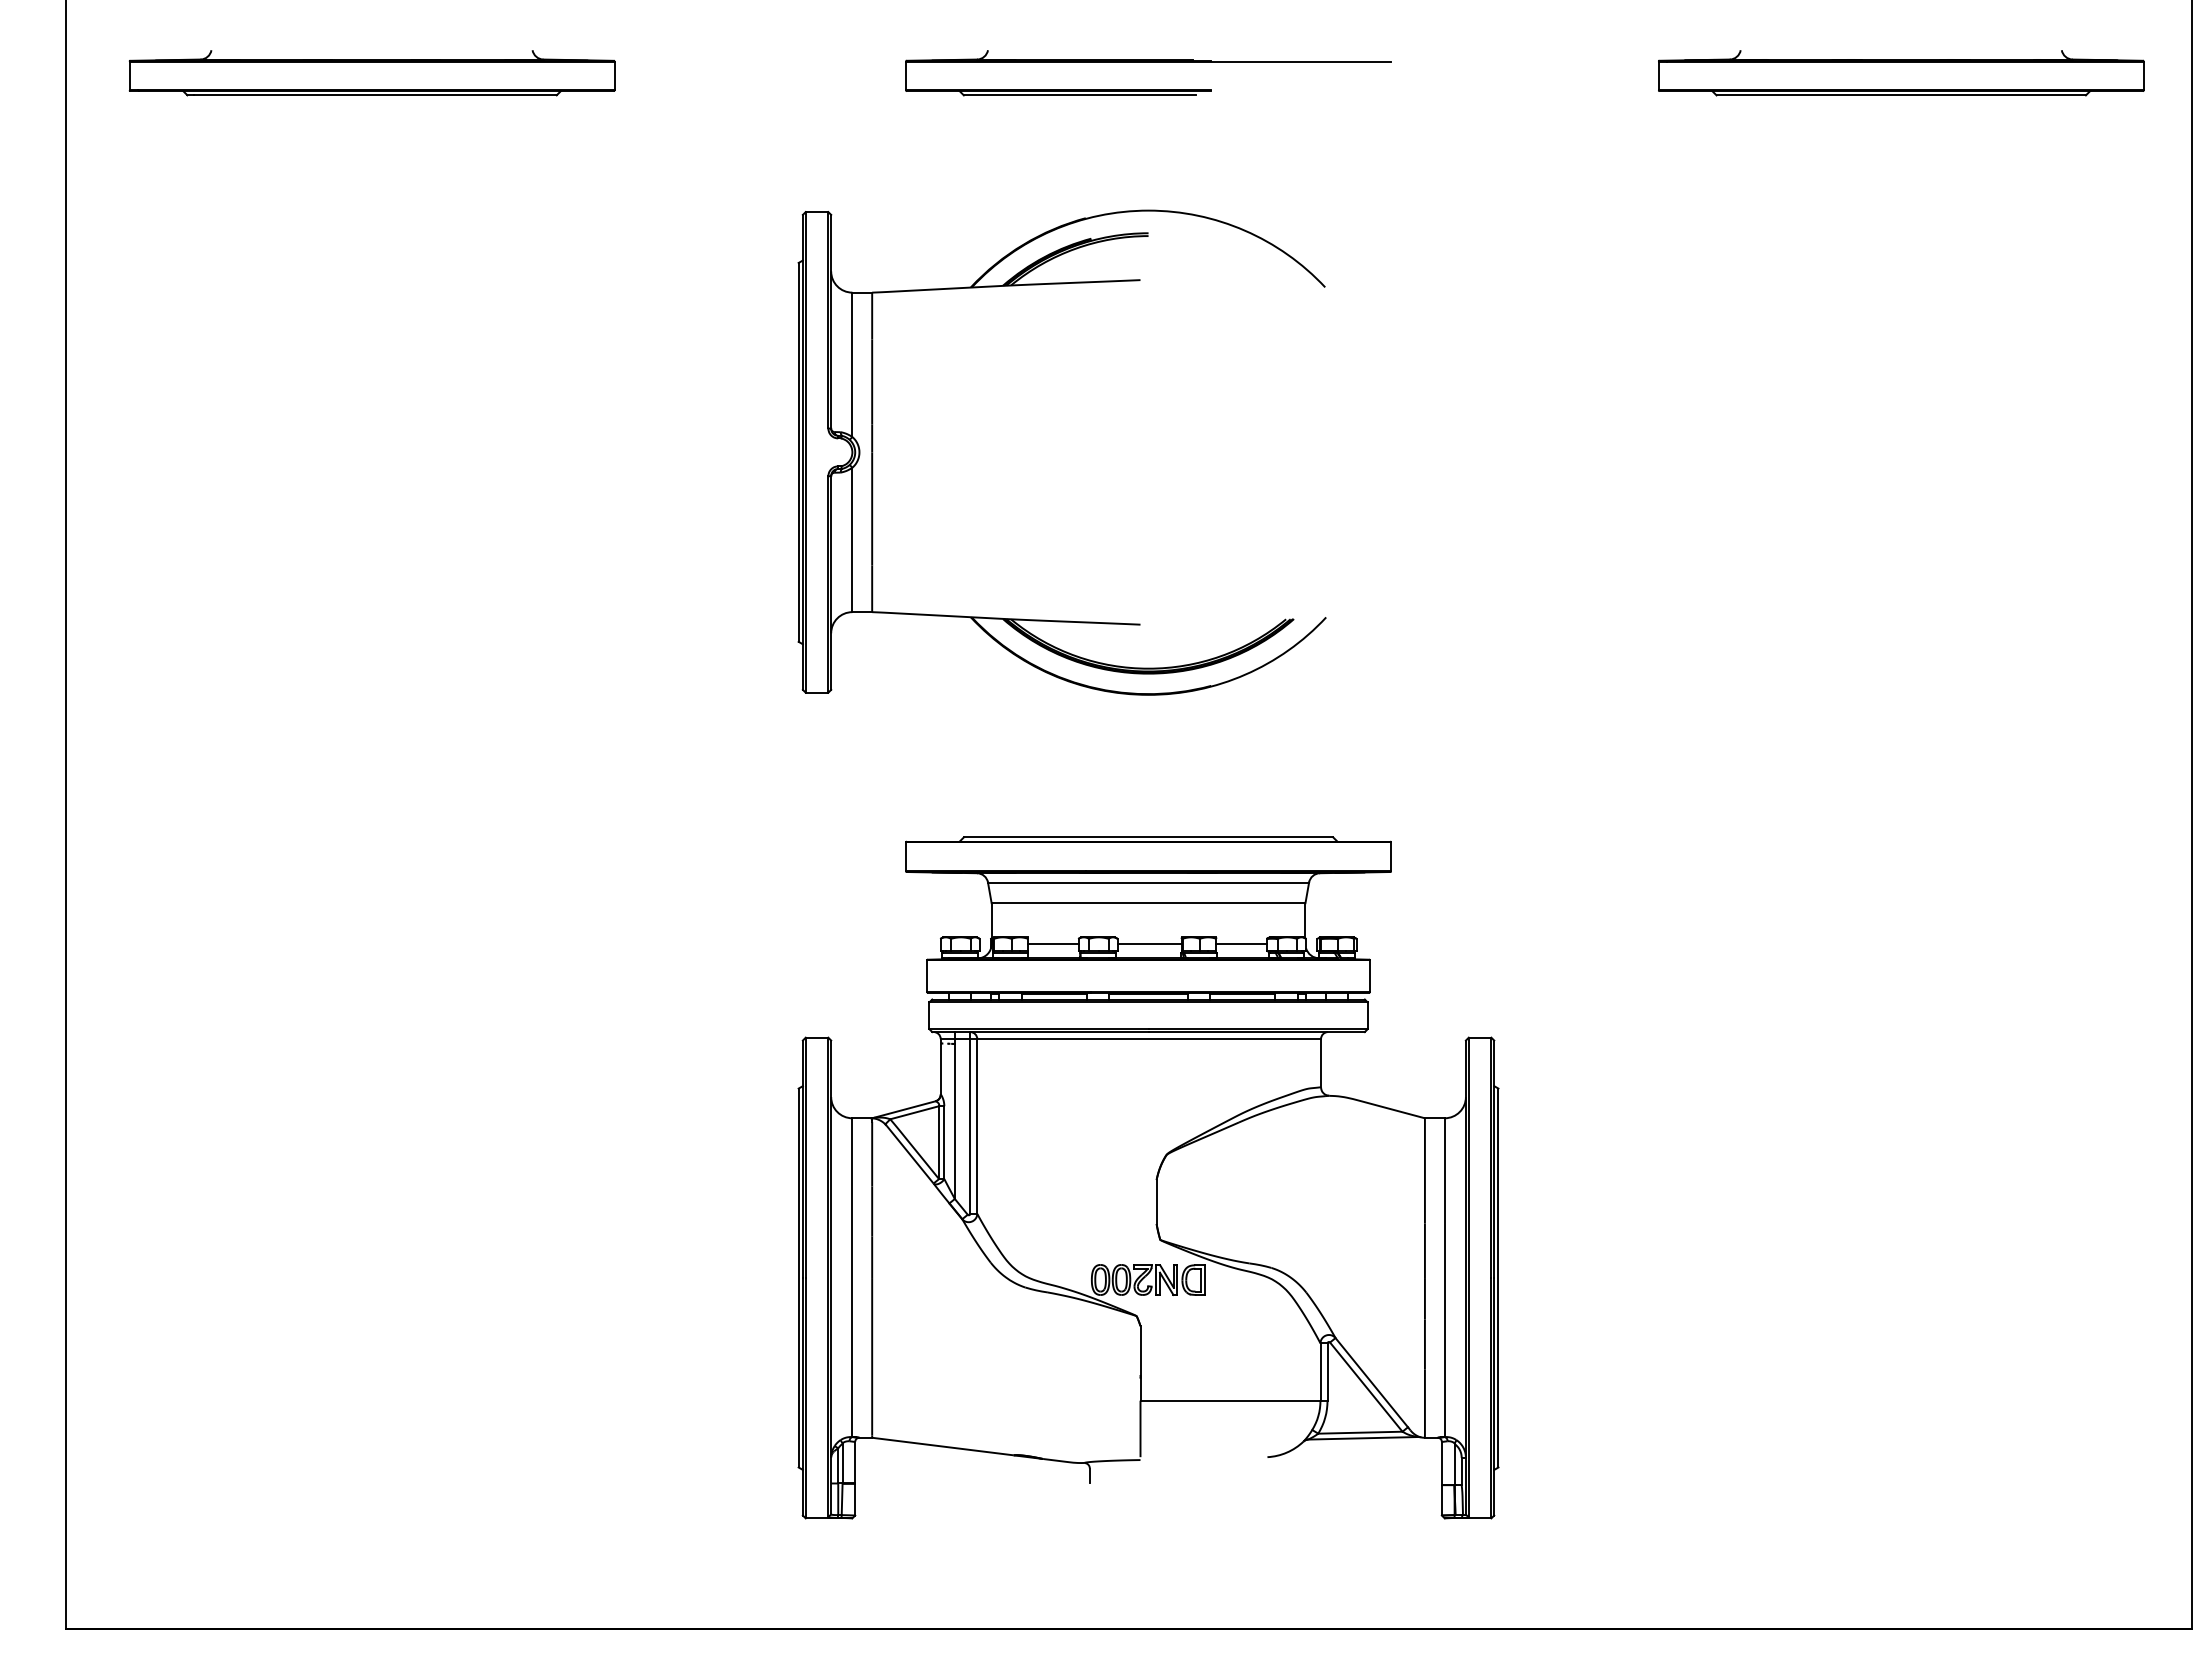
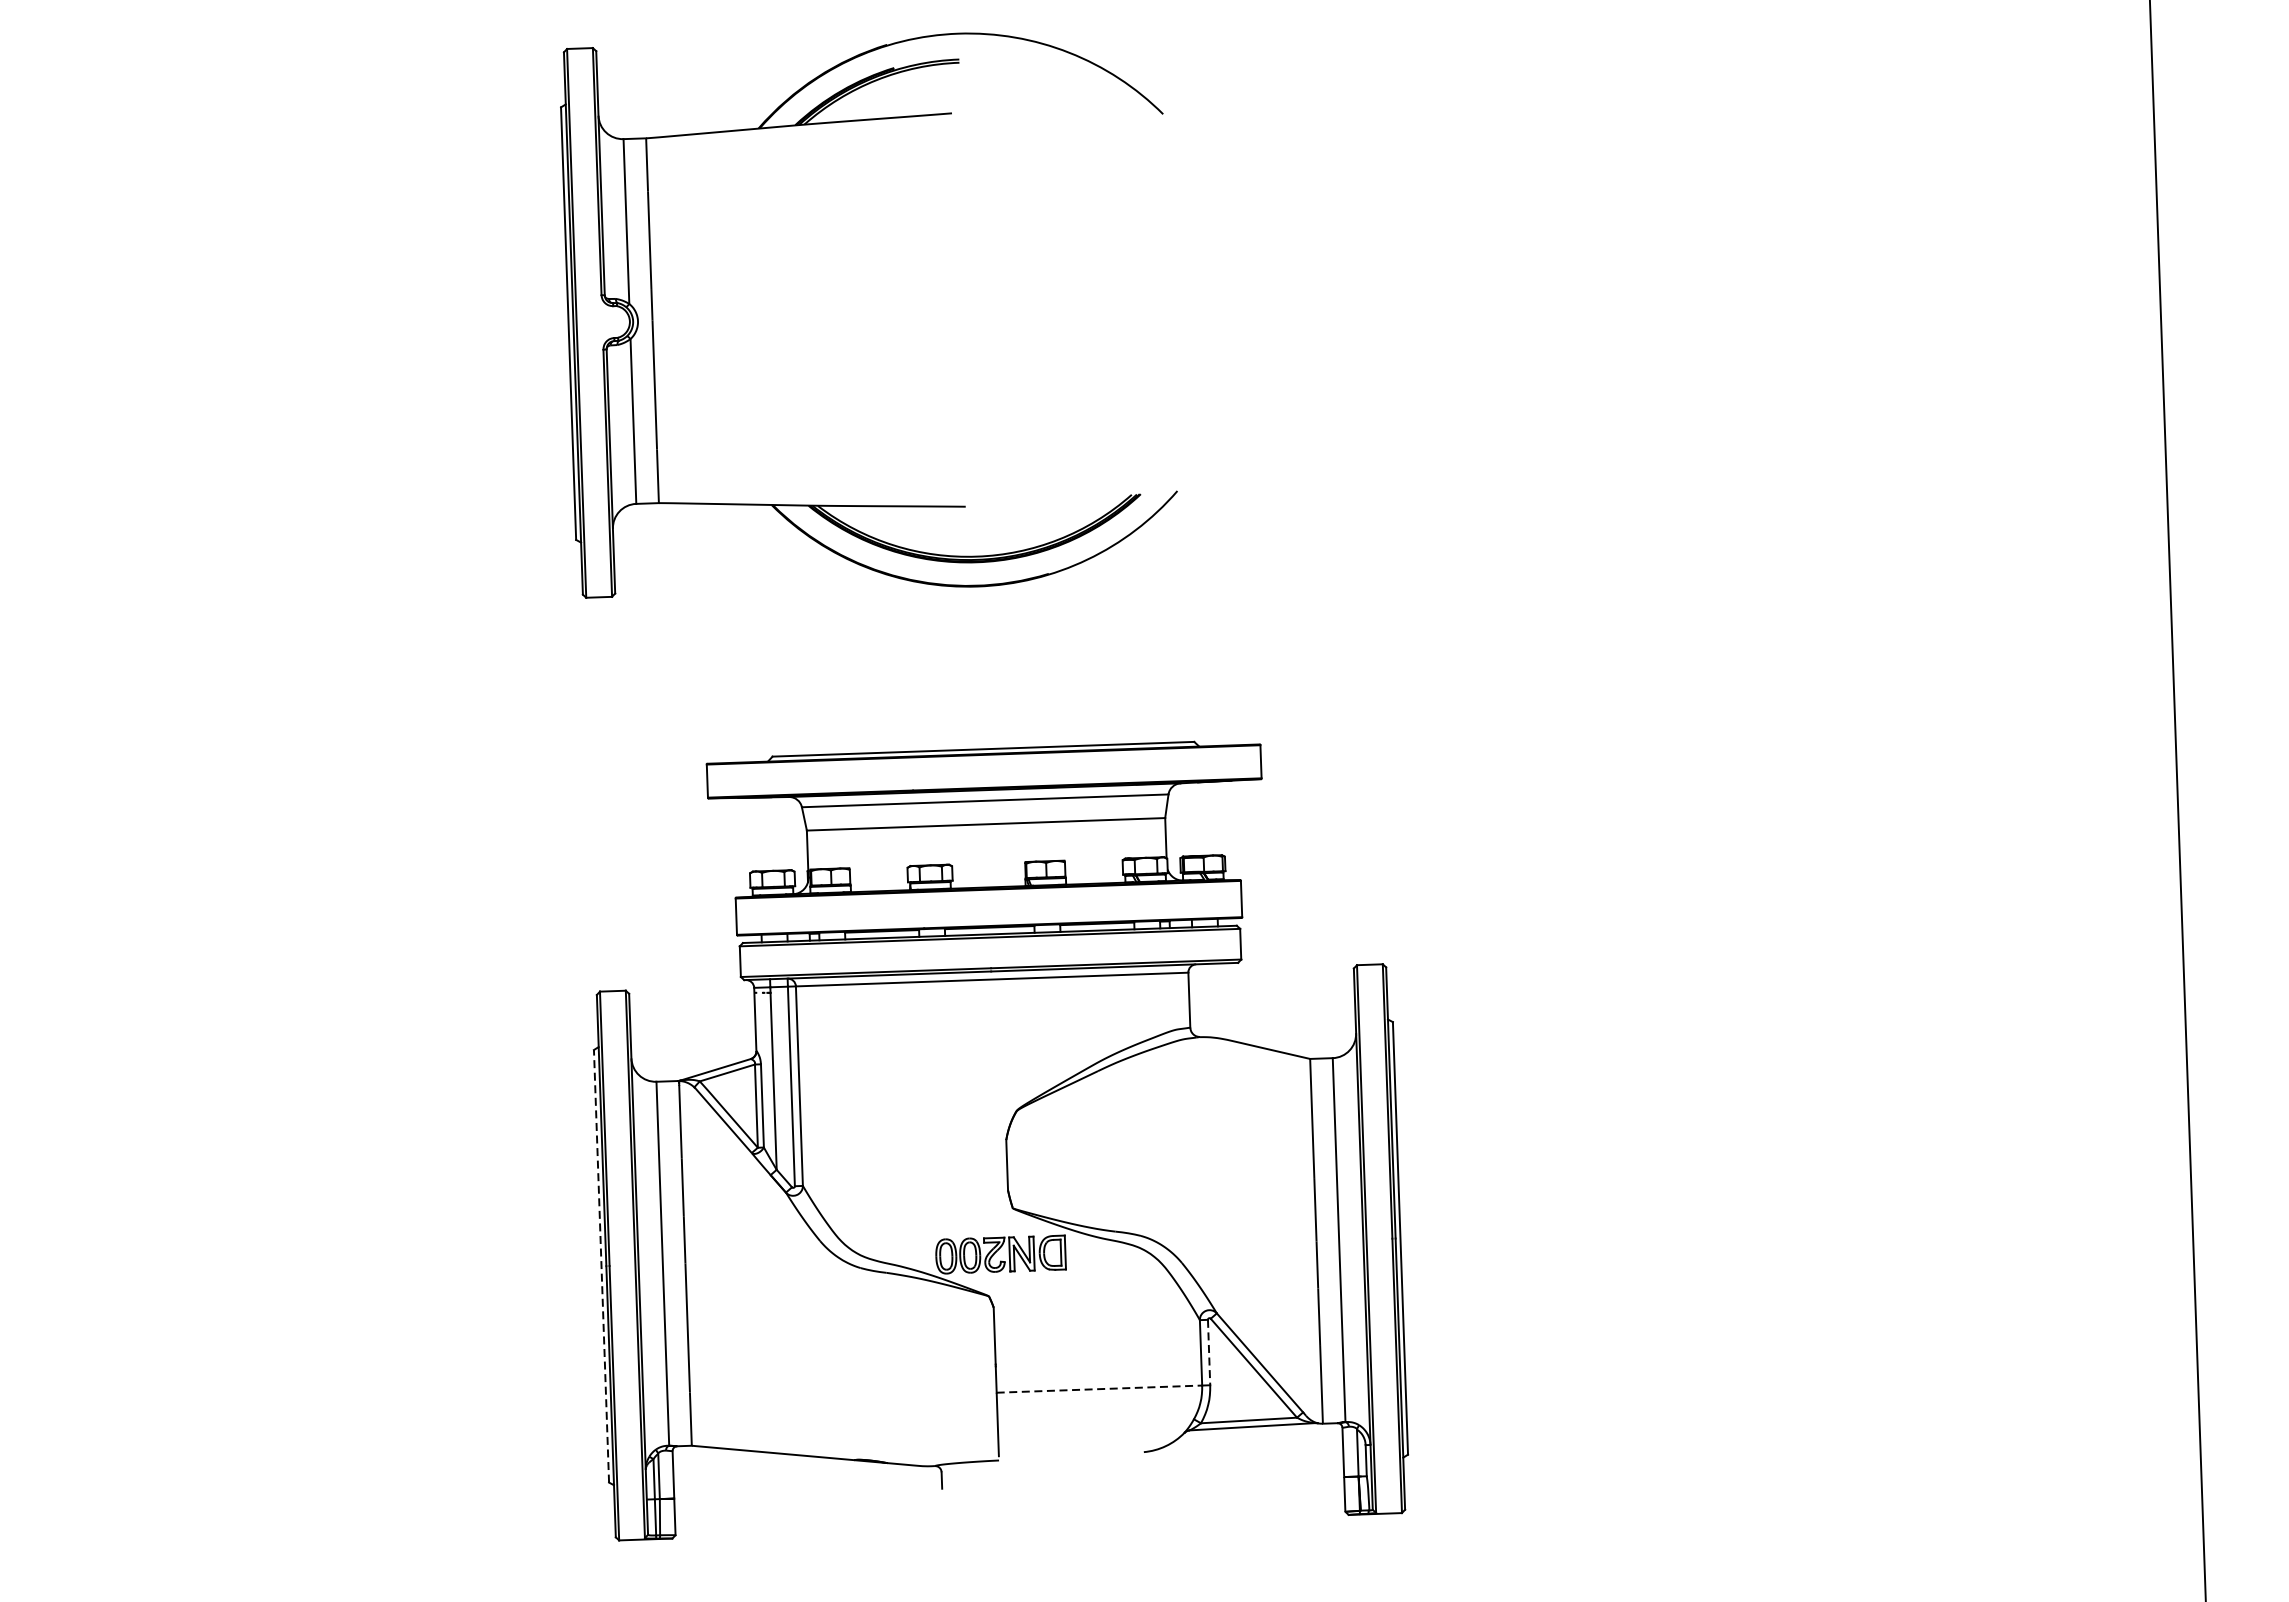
line: (1053, 944) -> (879, 875), removed
line: (1149, 944) -> (988, 871), removed
line: (1241, 944) -> (1093, 867), removed
line: (798, 1277) -> (601, 1265), solid -> dashed
line: (1327, 1372) -> (1209, 1353), solid -> dashed
line: (1230, 1400) -> (1099, 1388), solid -> dashed

